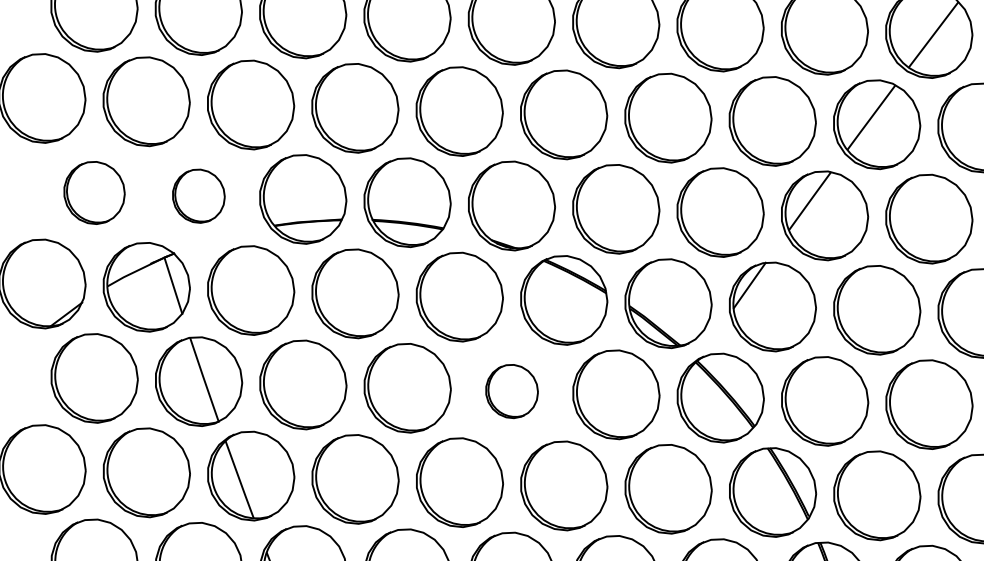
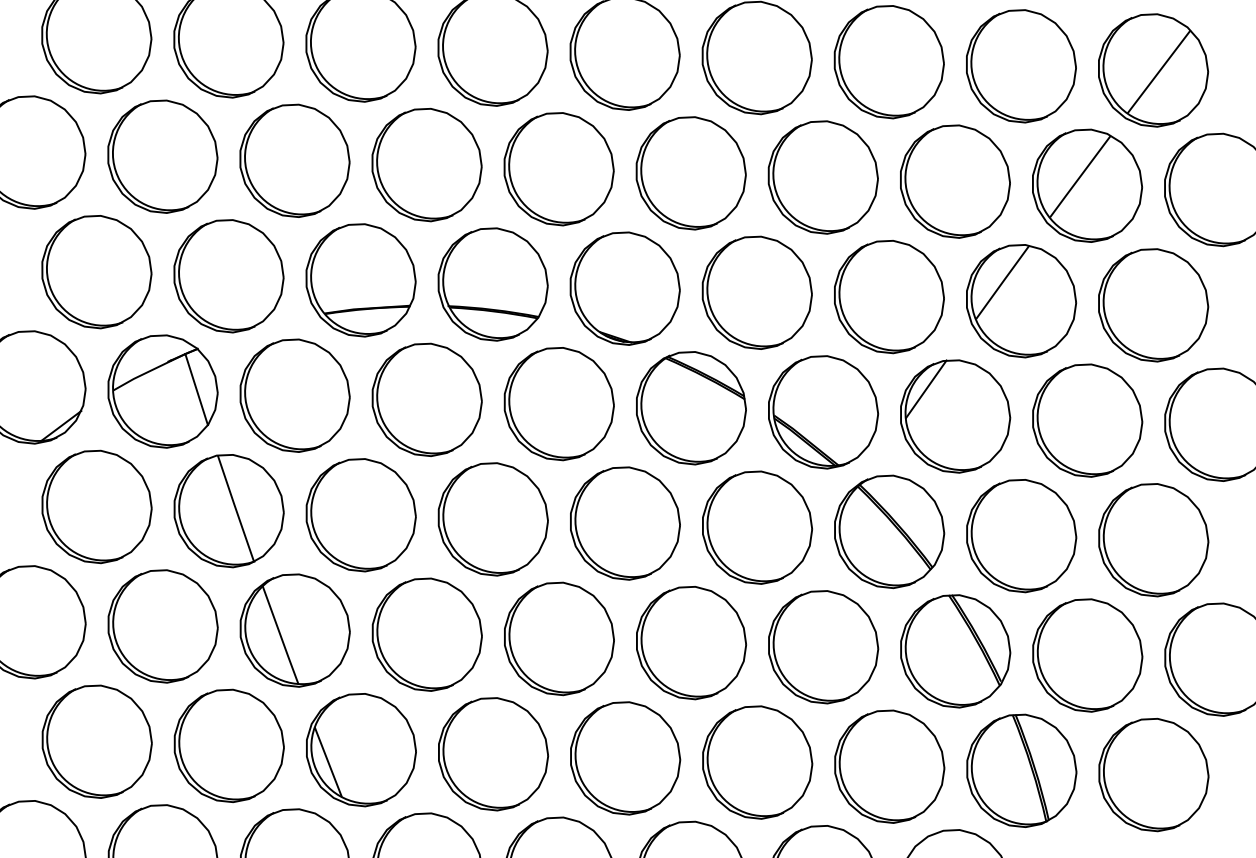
part: (94, 193) -> (96, 272), size x1.43
part: (198, 196) -> (228, 276), size x1.67
part: (512, 391) -> (625, 523), size x1.67

